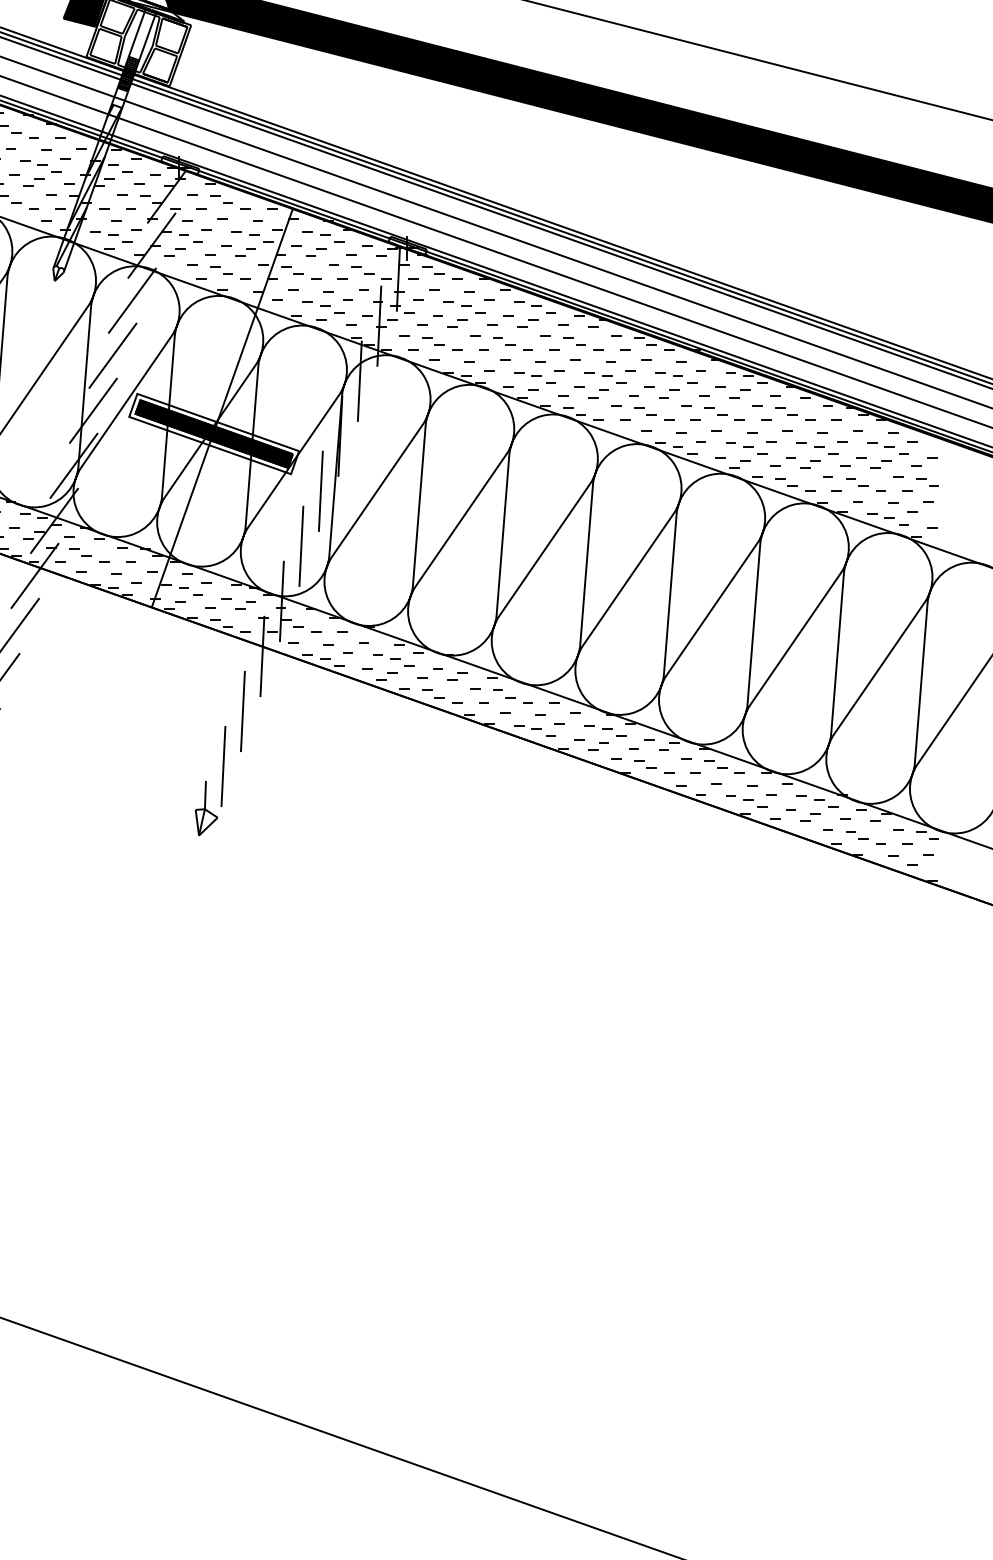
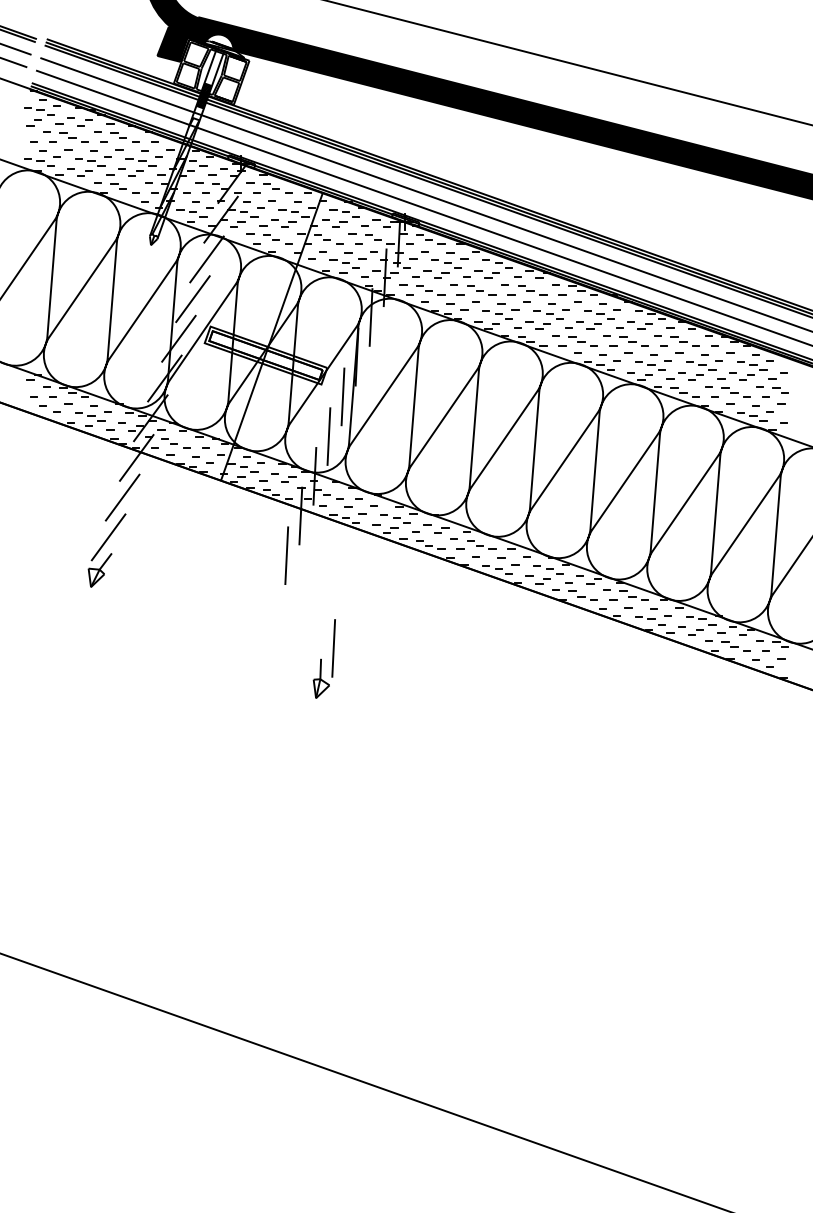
fill: (213, 433) -> (265, 355), removed
part: (209, 780) -> (323, 658), moved

